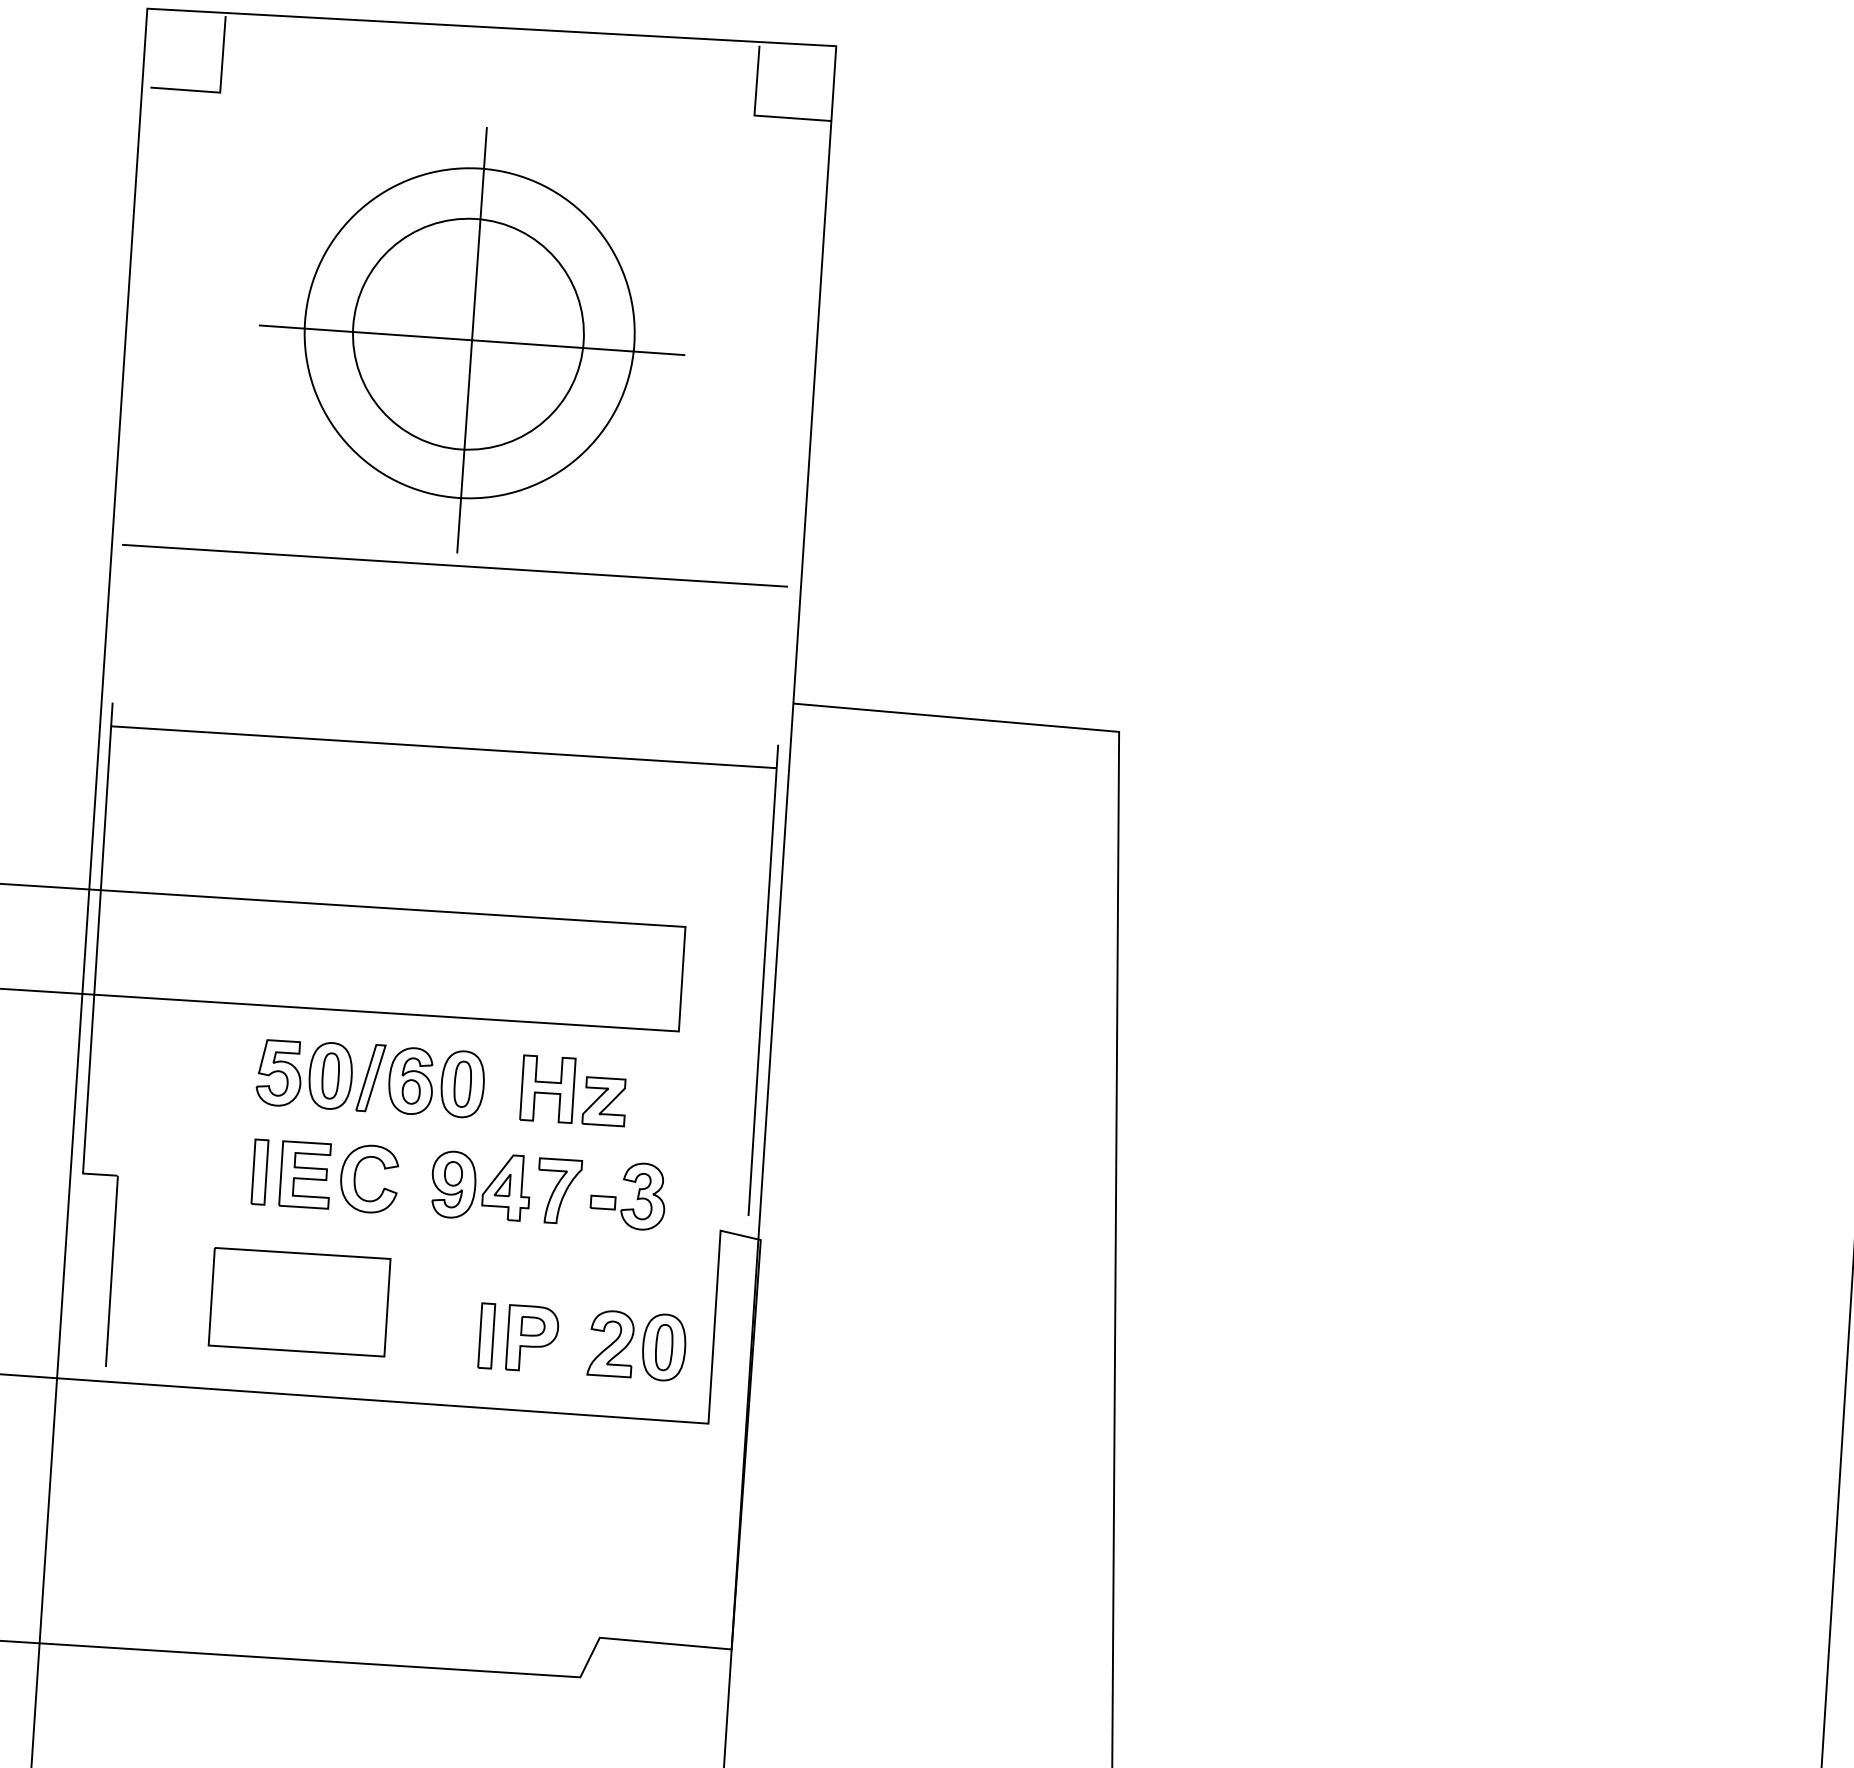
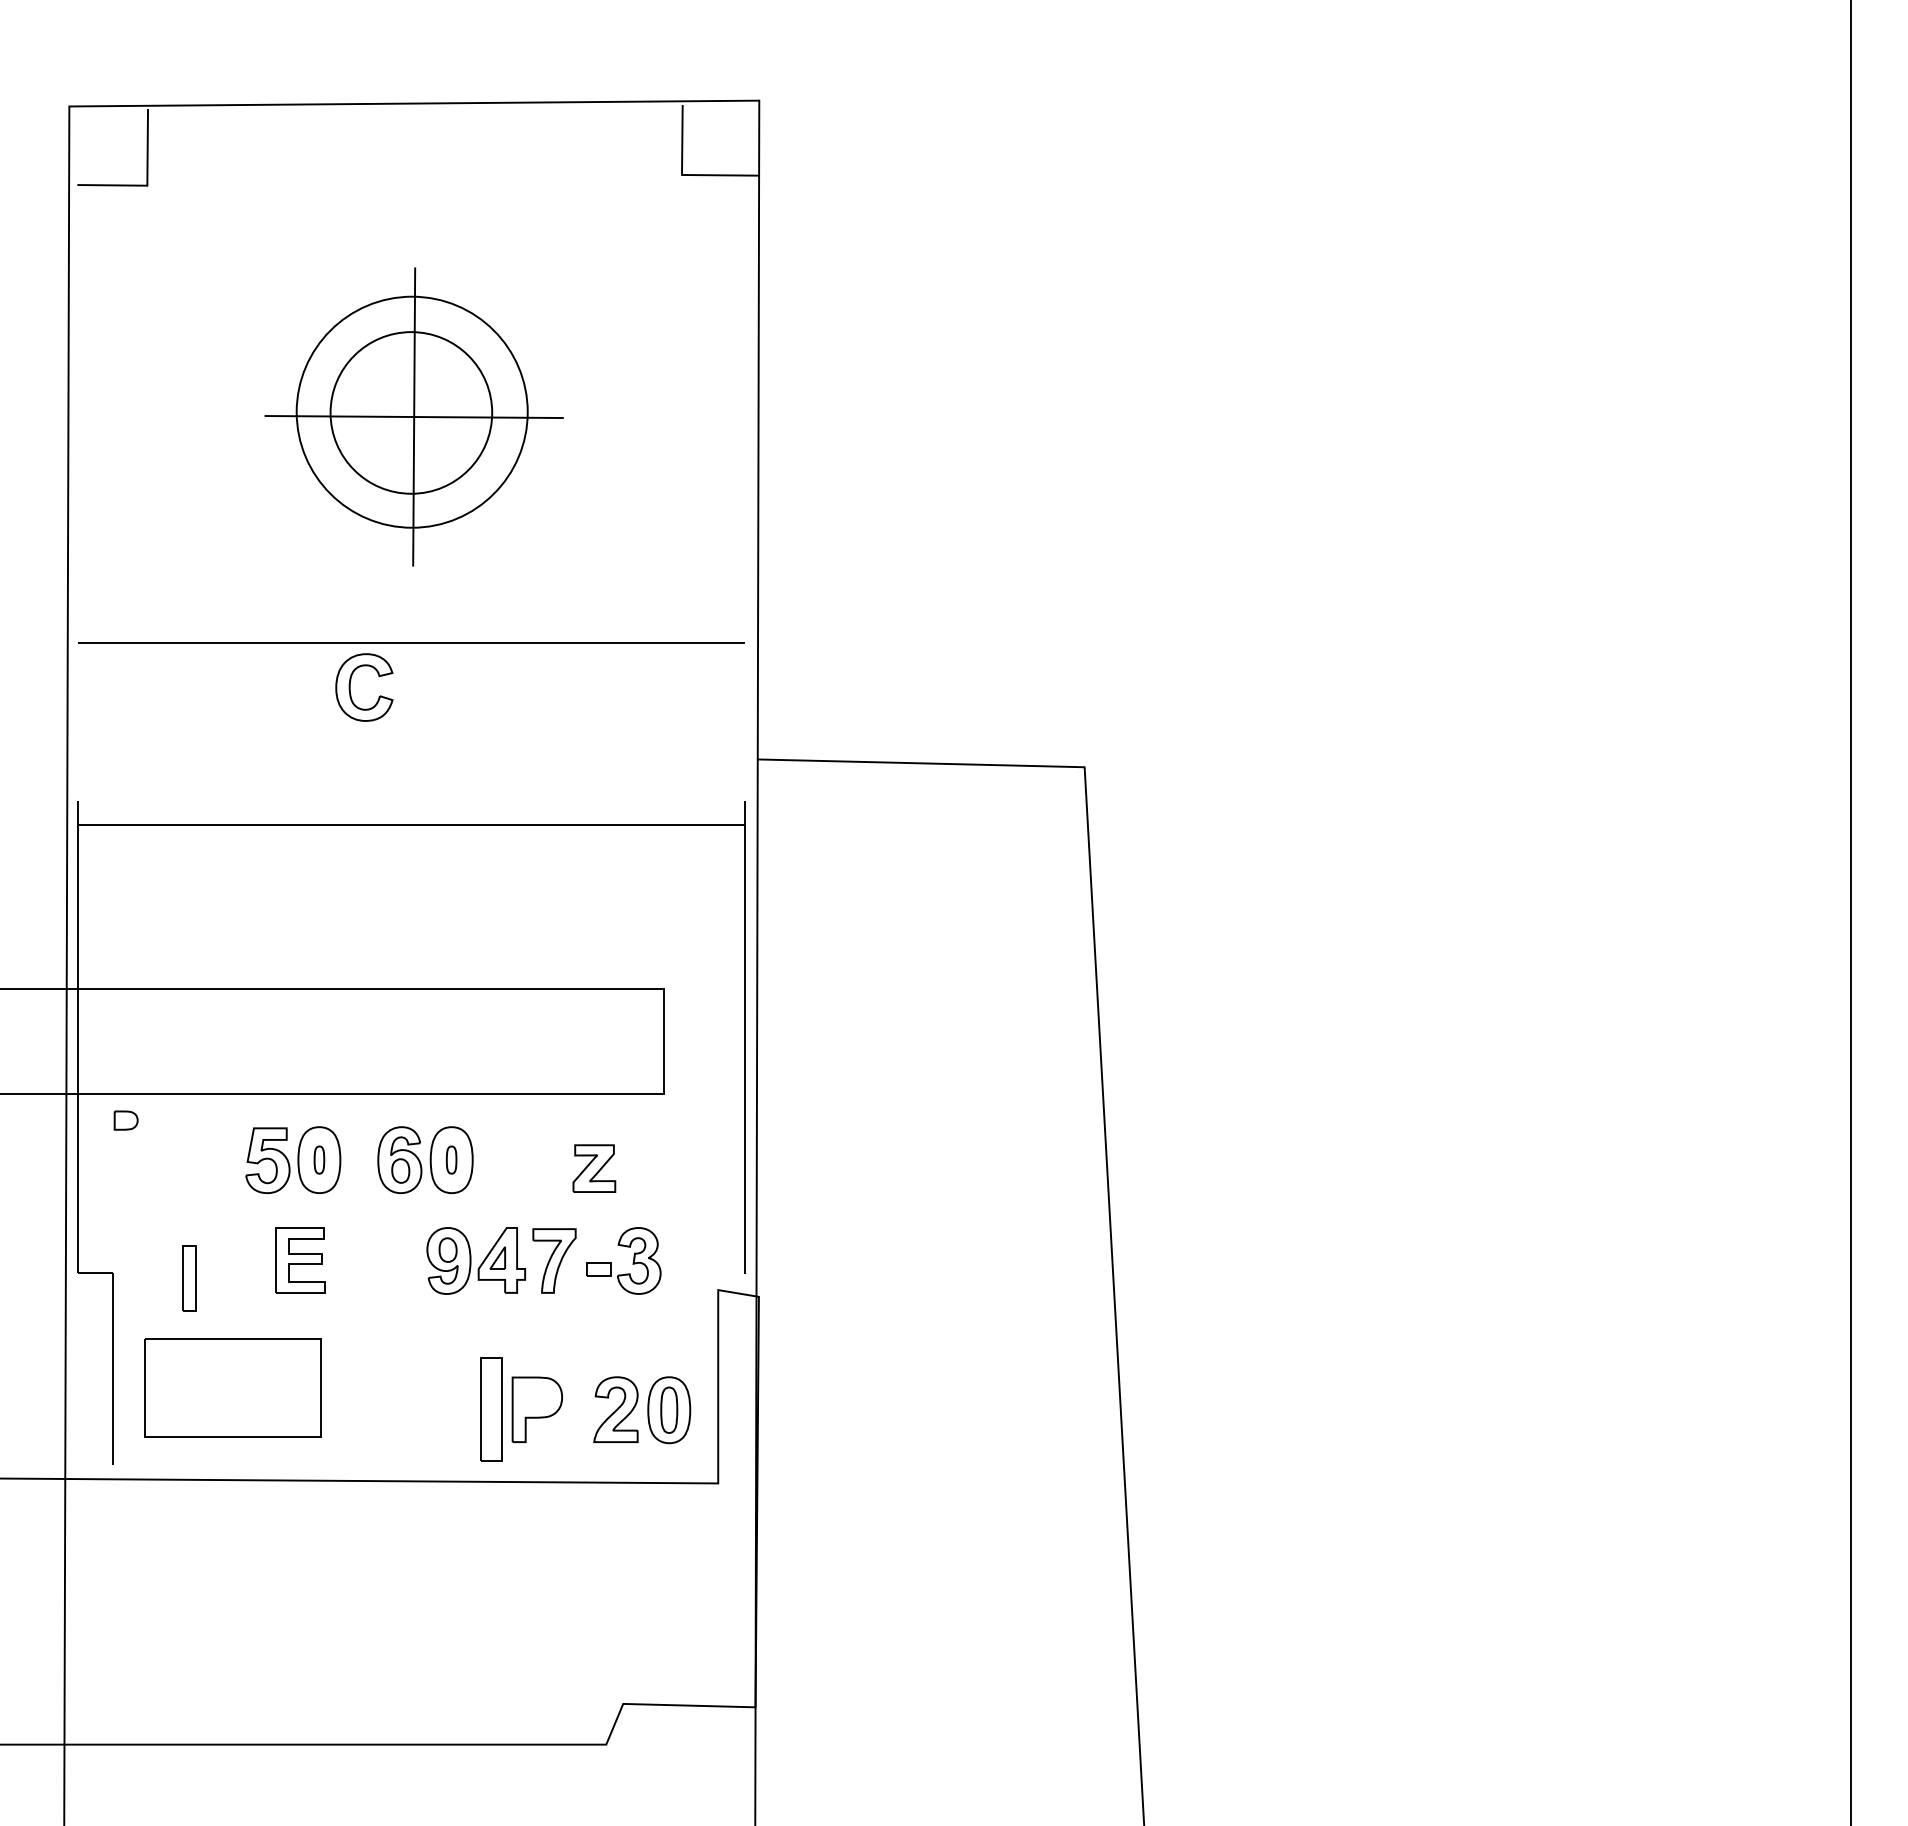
part: (471, 339) -> (413, 416), size x0.7
part: (330, 1075) -> (319, 1159), size x0.6
part: (370, 1077) -> (359, 1159), removed
part: (462, 1083) -> (451, 1159), size x0.6
part: (547, 1088) -> (536, 1159), removed
part: (259, 1172) -> (189, 1278), moved
part: (355, 1178) -> (350, 687), moved
part: (299, 1301) -> (232, 1387), moved
part: (532, 1326) -> (125, 1120), moved
part: (486, 1335) -> (491, 1409), size x1.6

